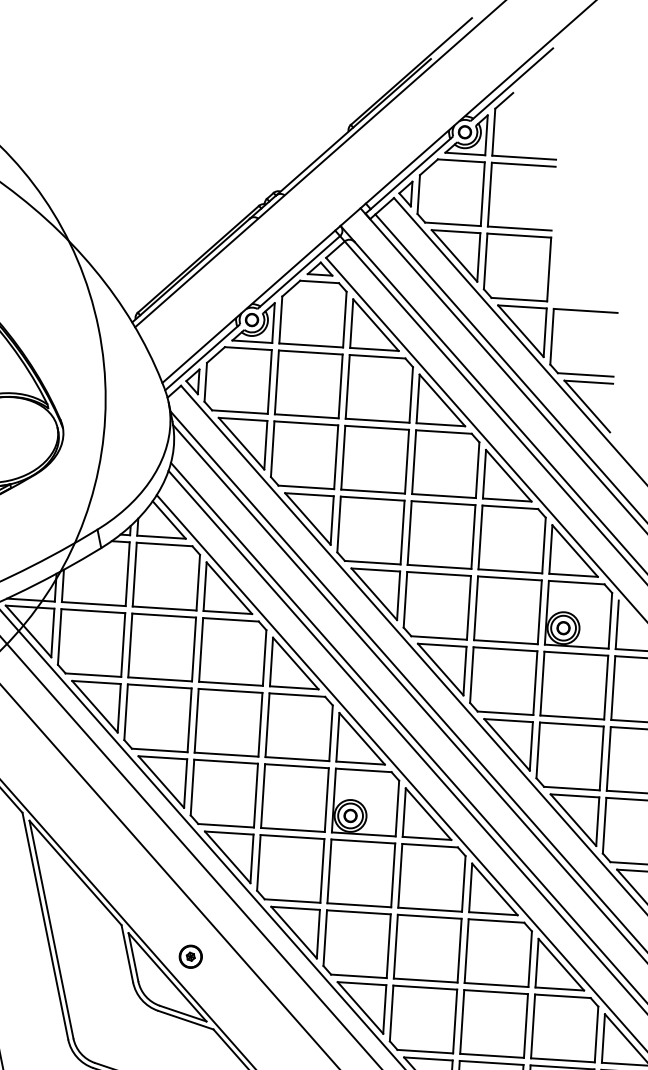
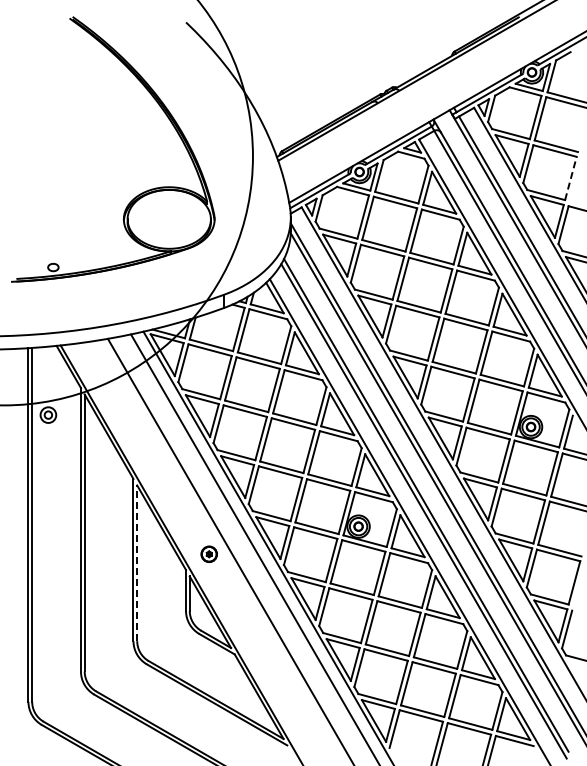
line: (549, 267) -> (571, 177), solid -> dashed
line: (51, 929) -> (137, 563), solid -> dashed
part: (189, 955) -> (208, 553), moved

